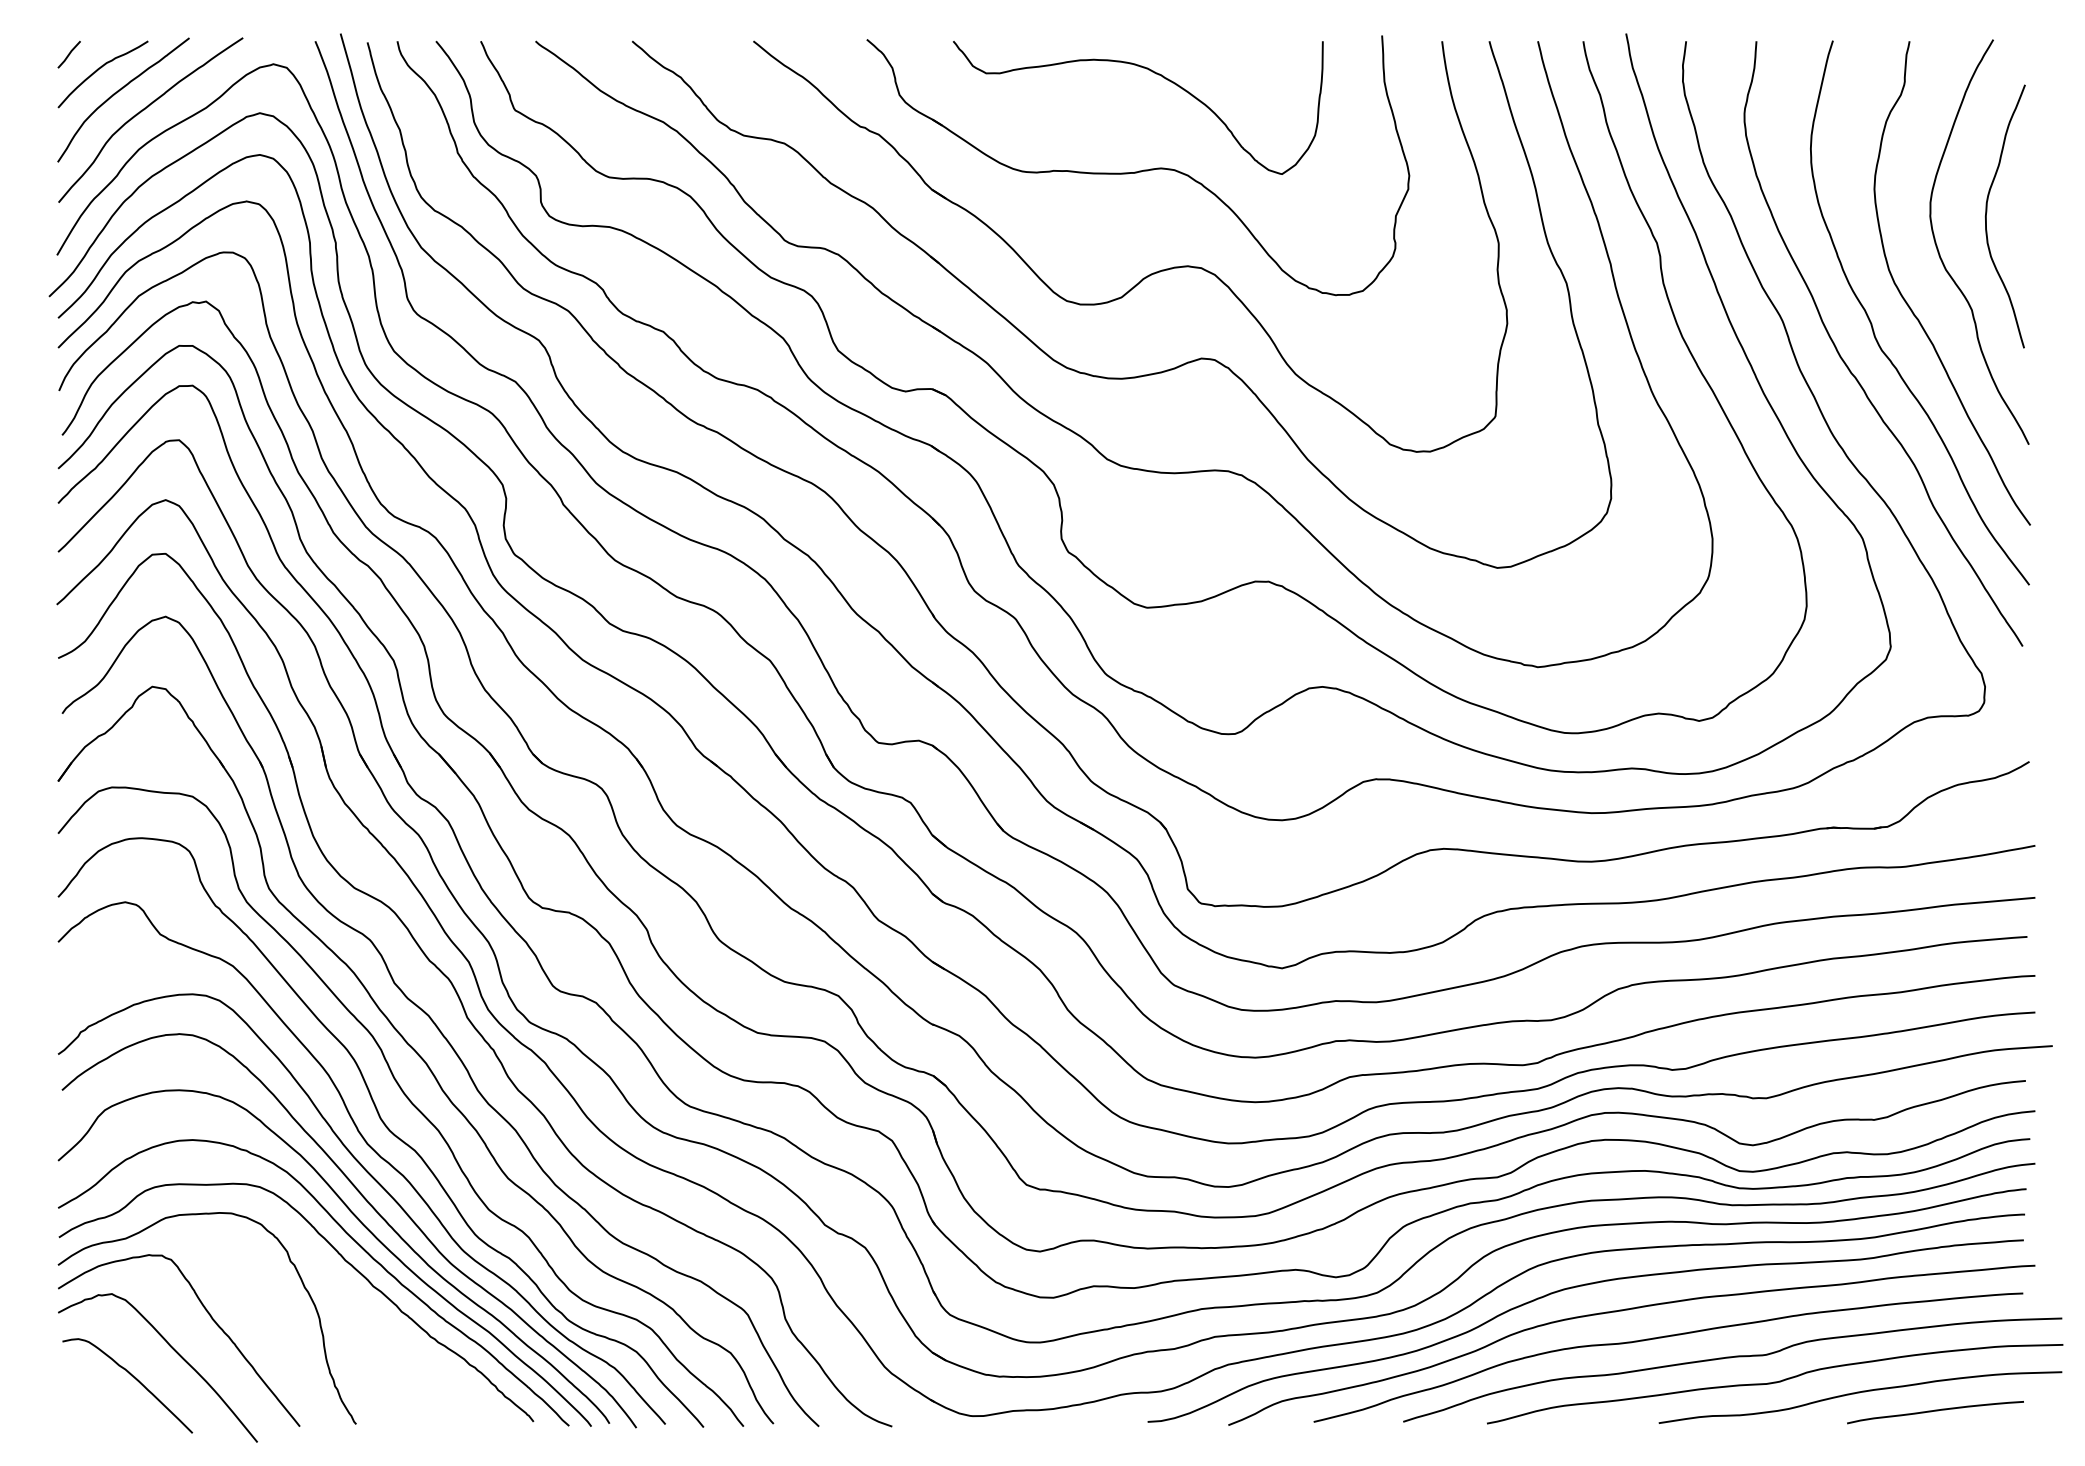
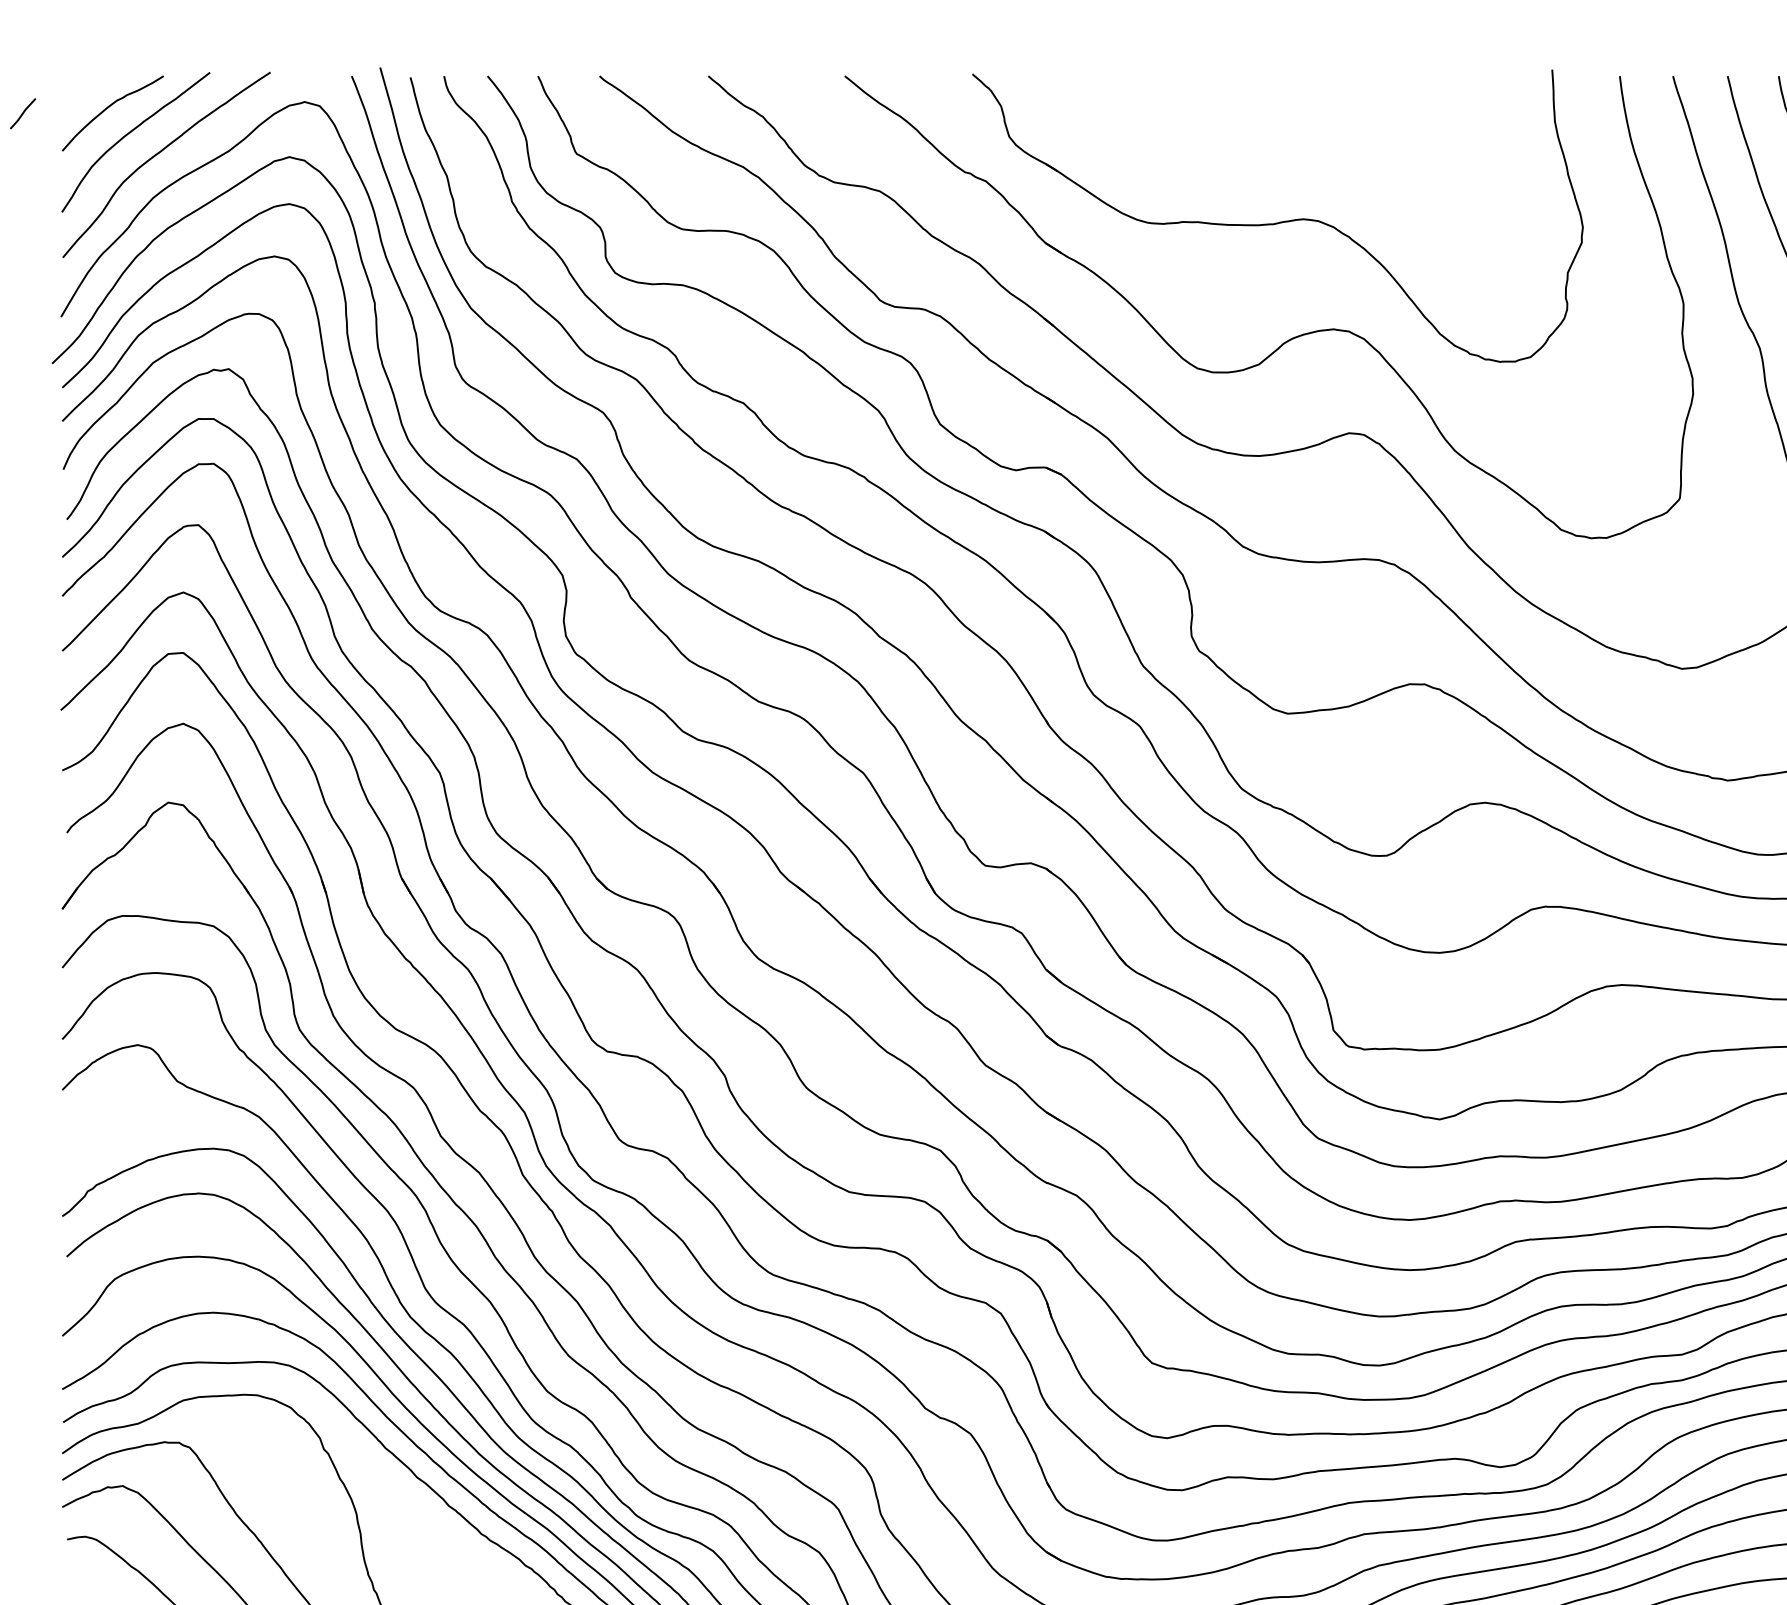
line: (68, 54) -> (22, 113), moved
curve: (1154, 73) -> (1296, 112), removed

